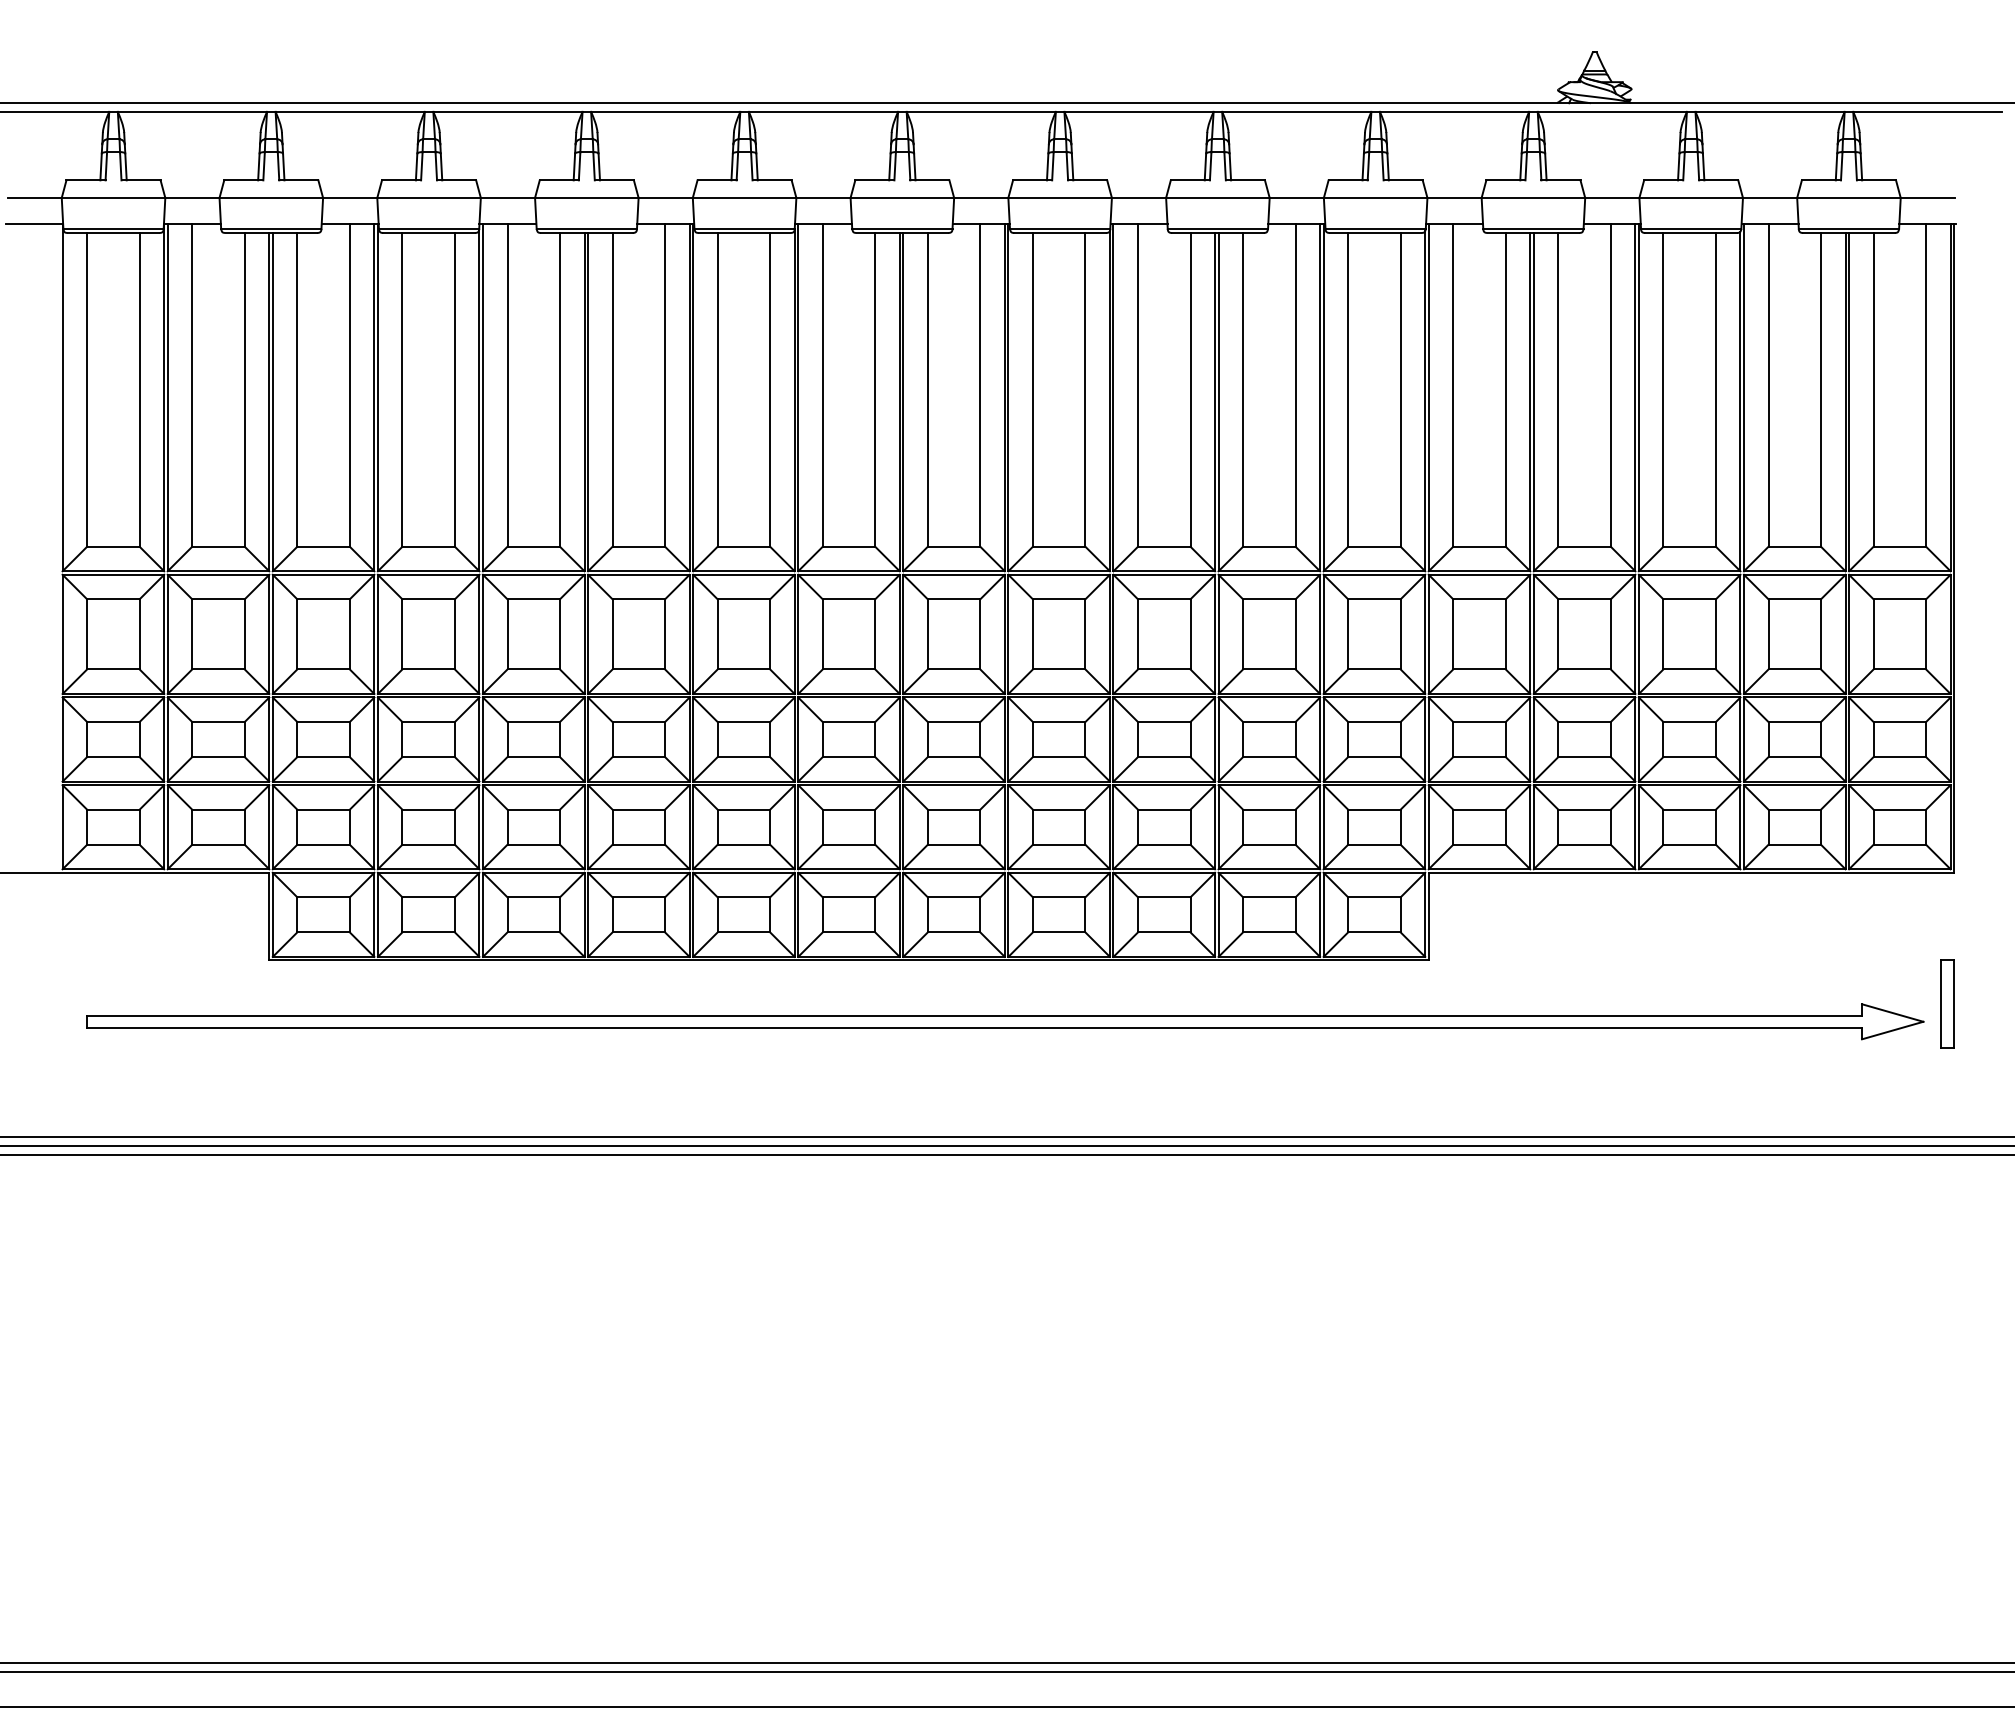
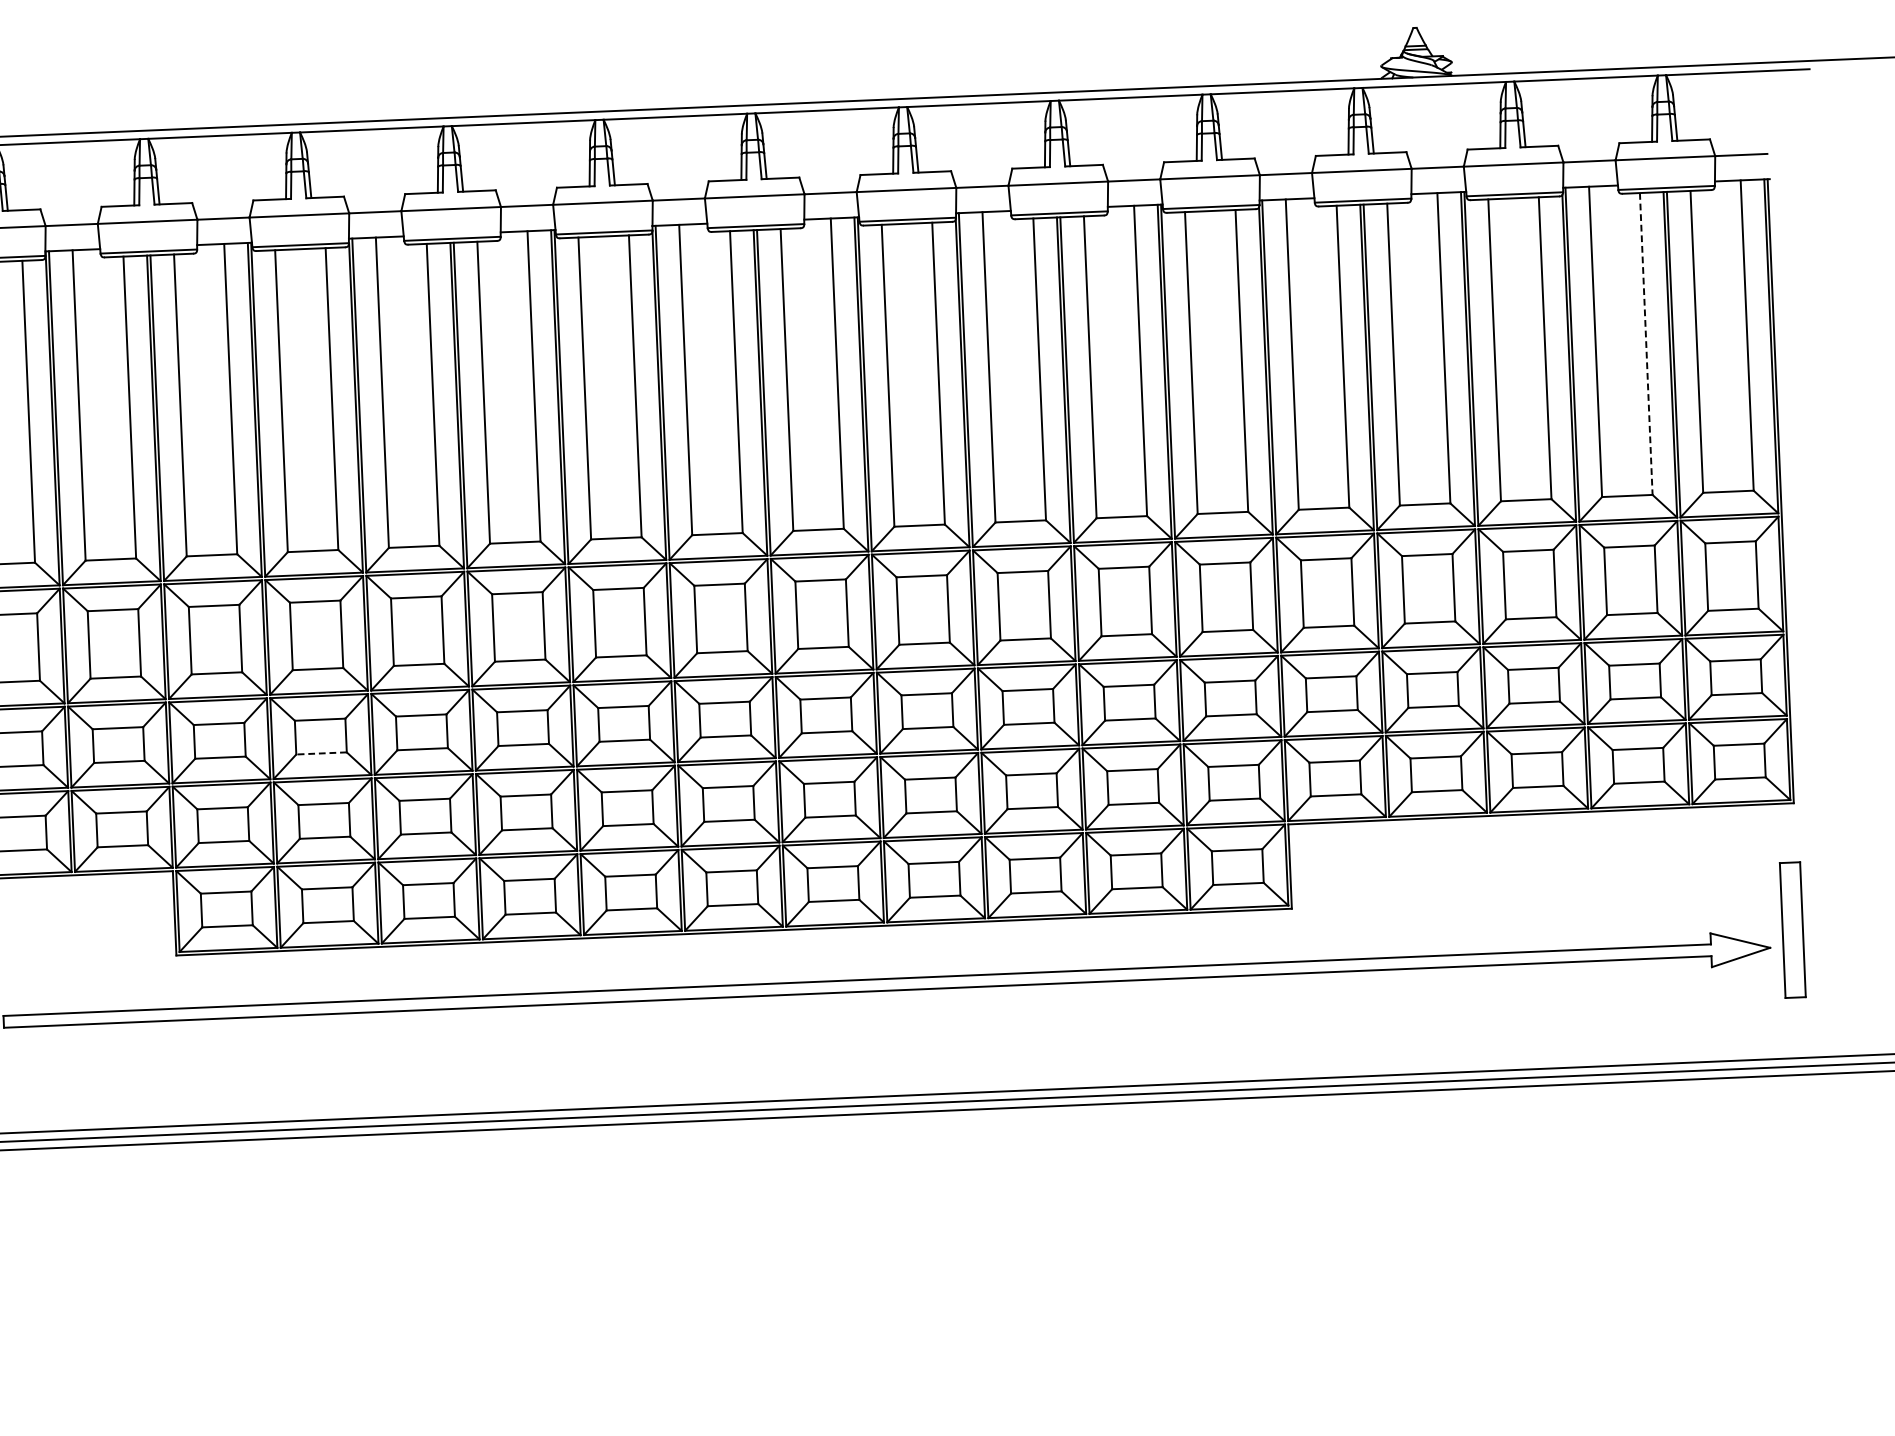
line: (1821, 389) -> (1646, 343), solid -> dashed
line: (428, 757) -> (321, 753), solid -> dashed
part: (1947, 1003) -> (1792, 929), size x1.6

